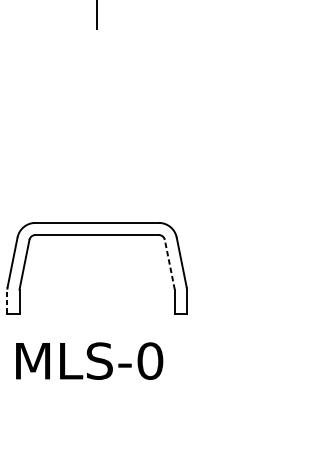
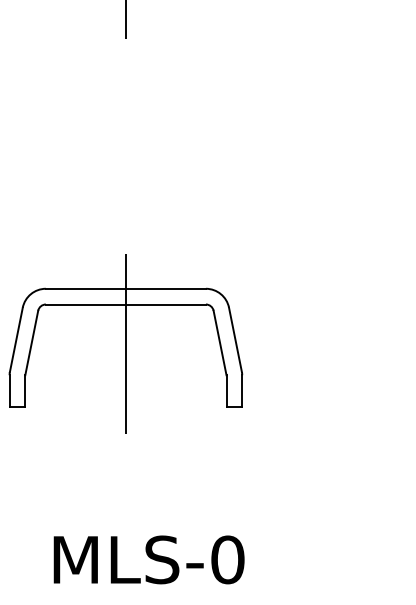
line: (96, 265) -> (125, 344), added
line: (170, 265) -> (220, 343), dashed -> solid
line: (7, 301) -> (9, 390), dashed -> solid
text: (89, 360) -> (148, 559), moved

